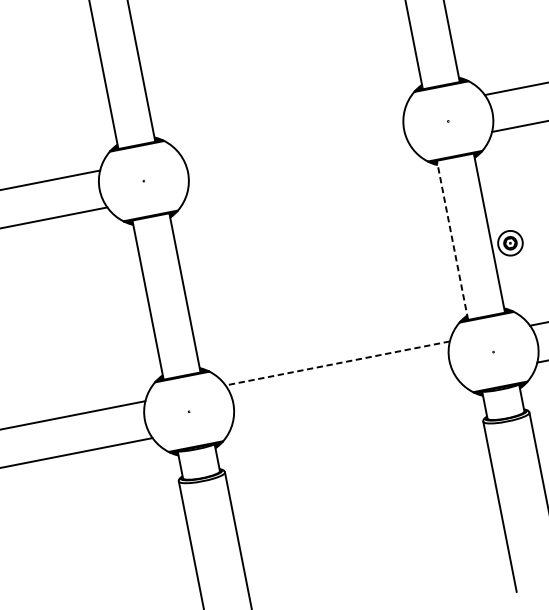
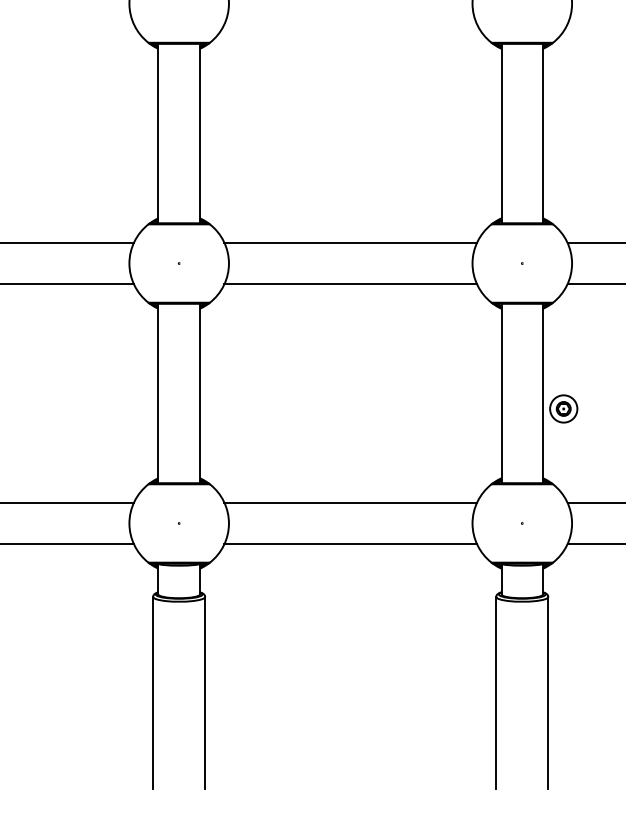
line: (292, 132) -> (350, 242), added
line: (299, 169) -> (350, 284), added
line: (452, 240) -> (501, 393), dashed -> solid
line: (337, 363) -> (350, 502), dashed -> solid
line: (344, 400) -> (350, 544), added

